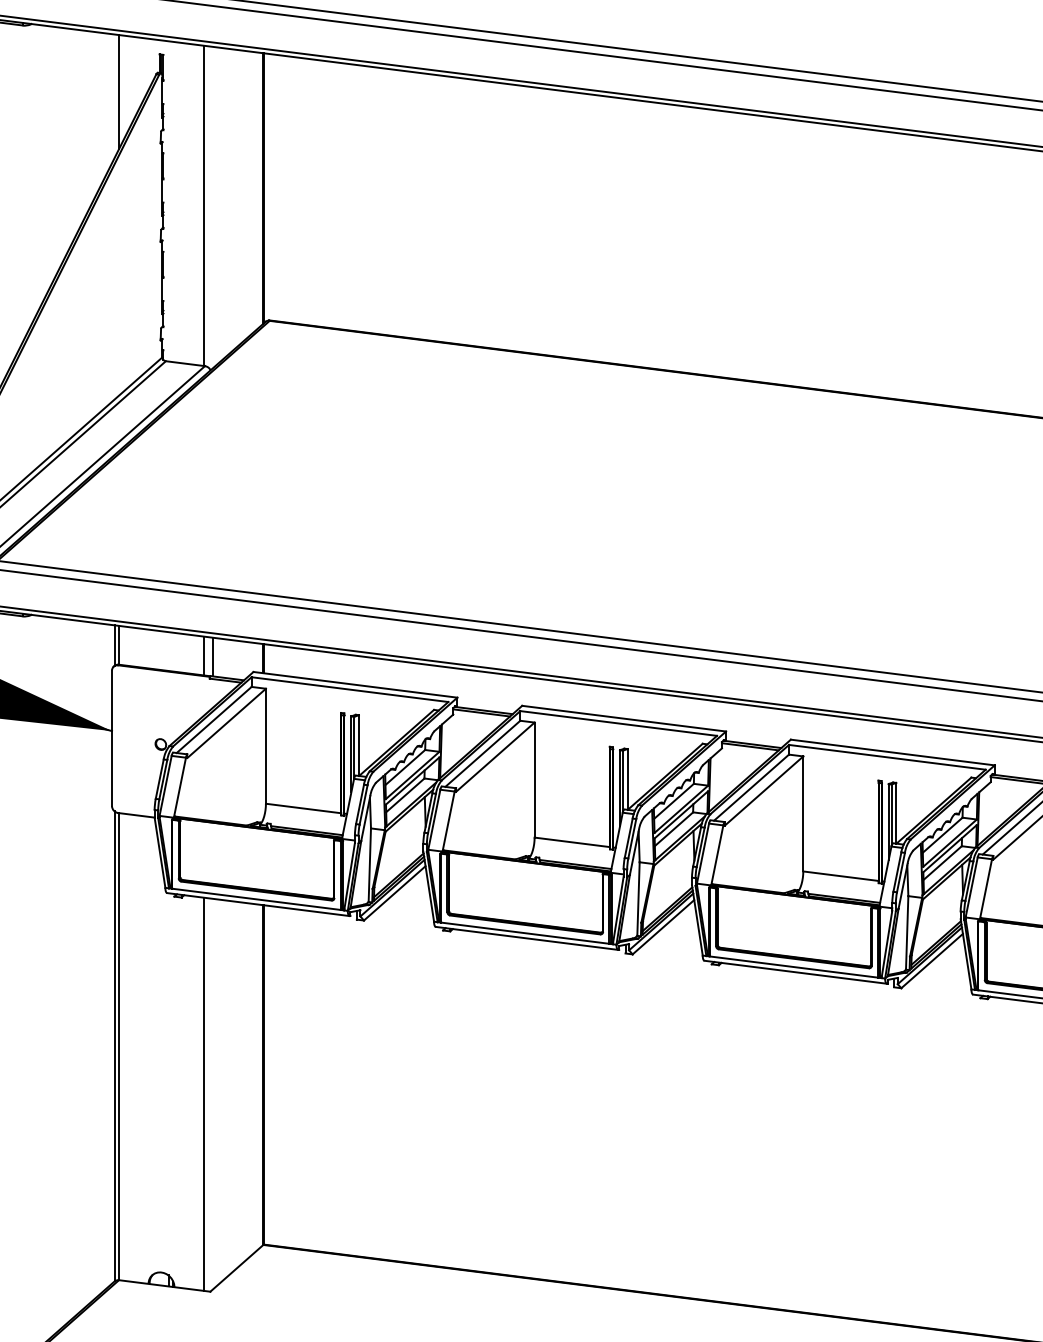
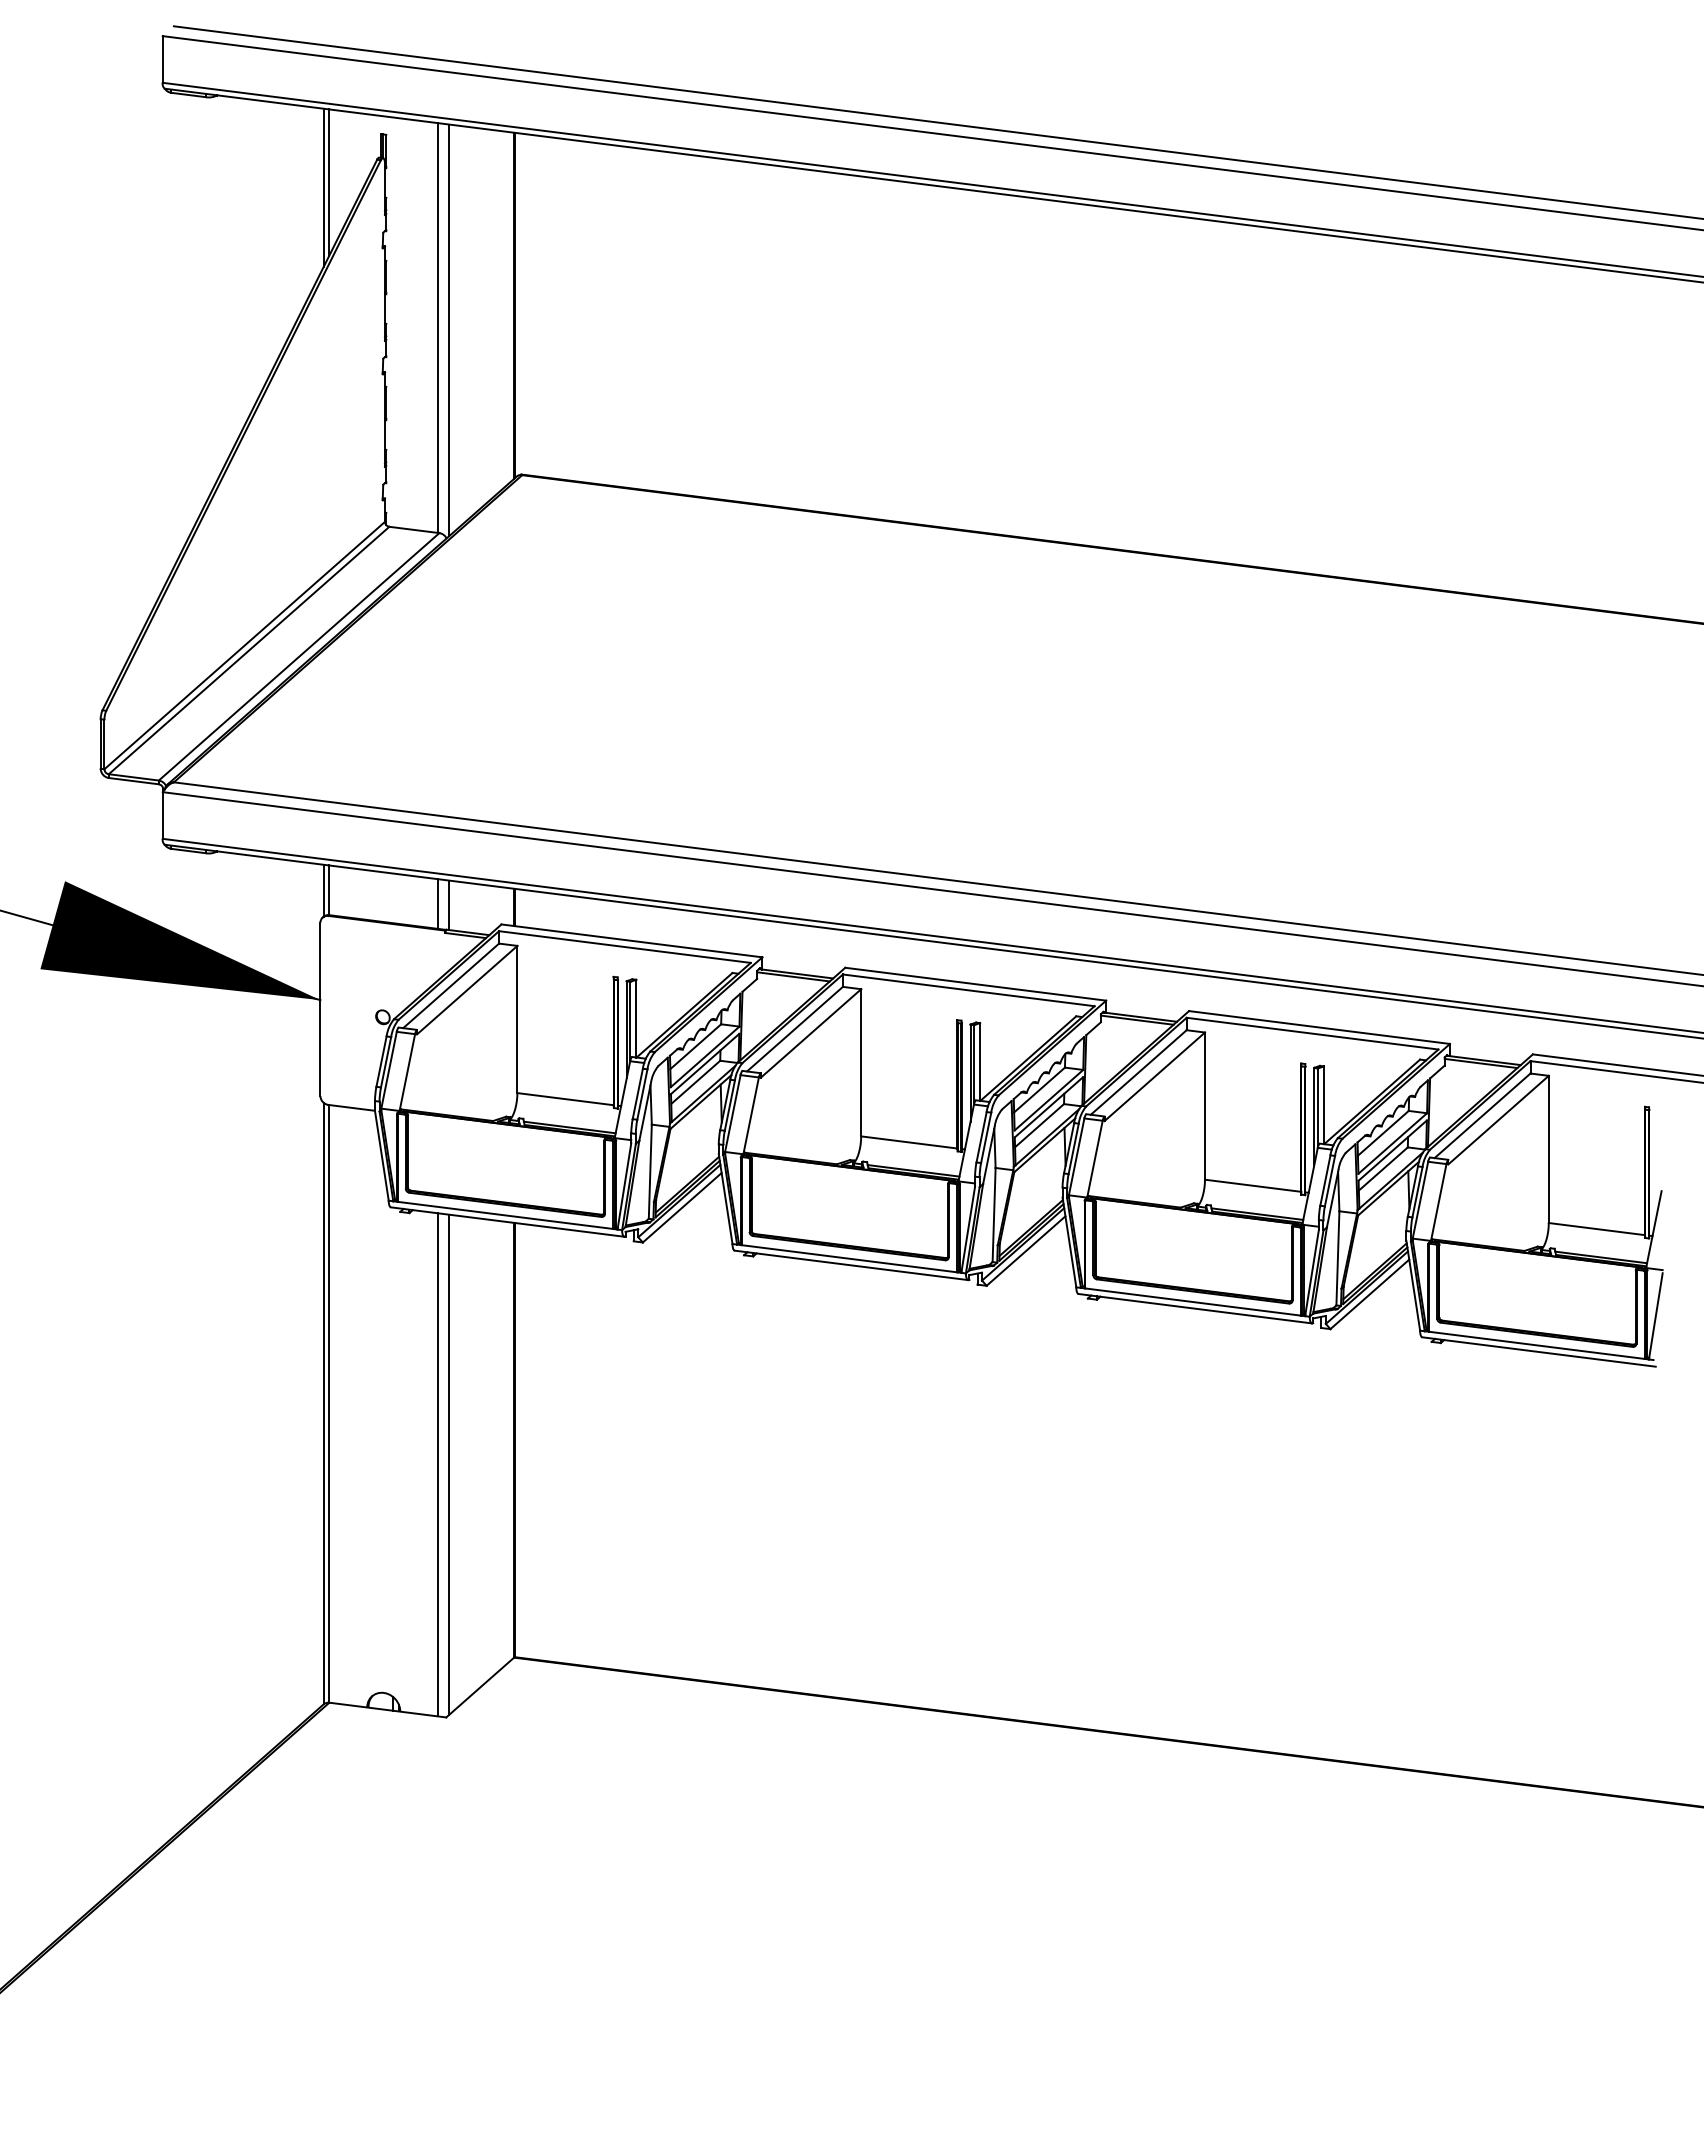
line: (114, 96) -> (323, 187), added
line: (212, 207) -> (449, 330), added
line: (212, 1094) -> (449, 1464), added

